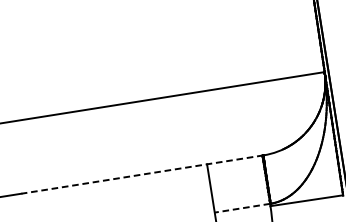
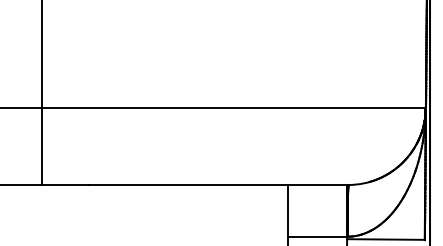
line: (142, 174) -> (218, 184), dashed -> solid
line: (242, 208) -> (317, 236), dashed -> solid

